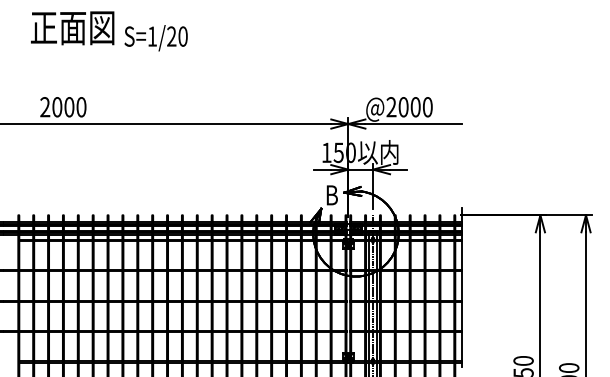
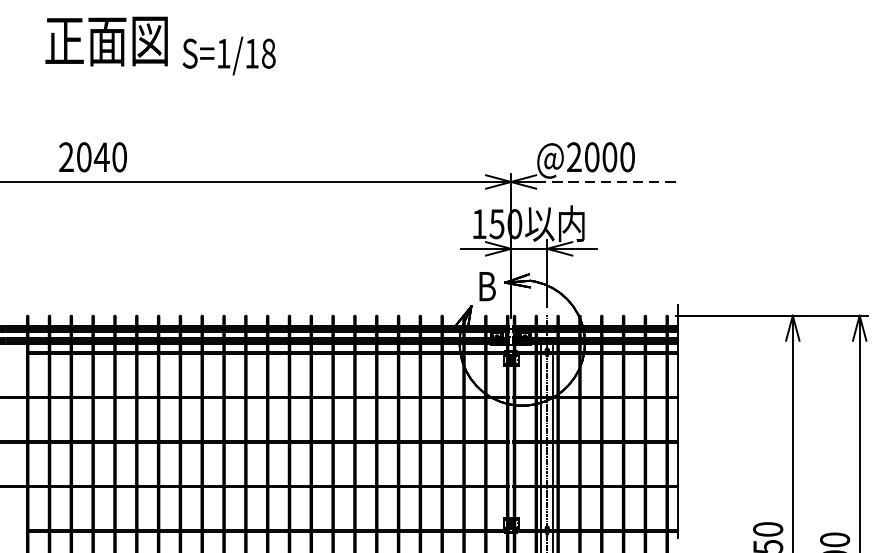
text: (177, 36) -> (260, 53), S=1/20 -> S=1/18
text: (68, 107) -> (100, 157), 2000 -> 2040
line: (414, 124) -> (608, 182), solid -> dashed

